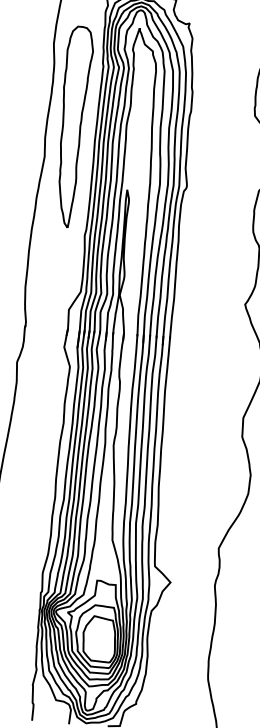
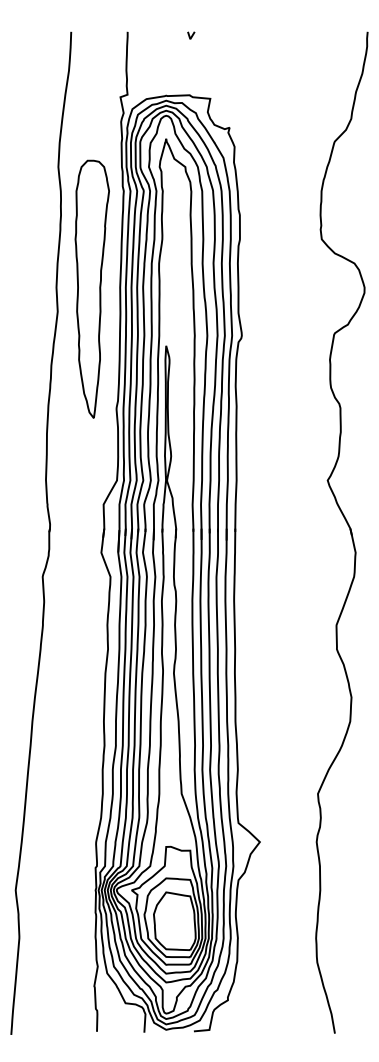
part: (73, 126) -> (91, 288), moved

